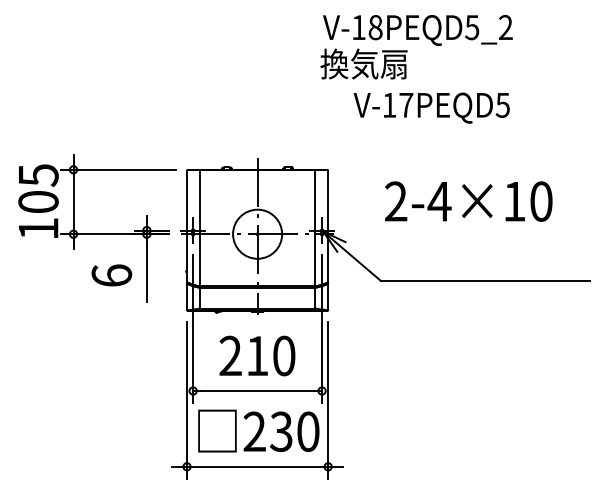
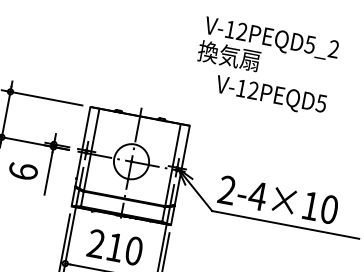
text: (375, 27) -> (242, 31), V-18PEQD5_2 -> V-12PEQD5_2
text: (406, 104) -> (253, 90), V-17PEQD5 -> V-12PEQD5
text: (468, 201) -> (278, 199), moved

